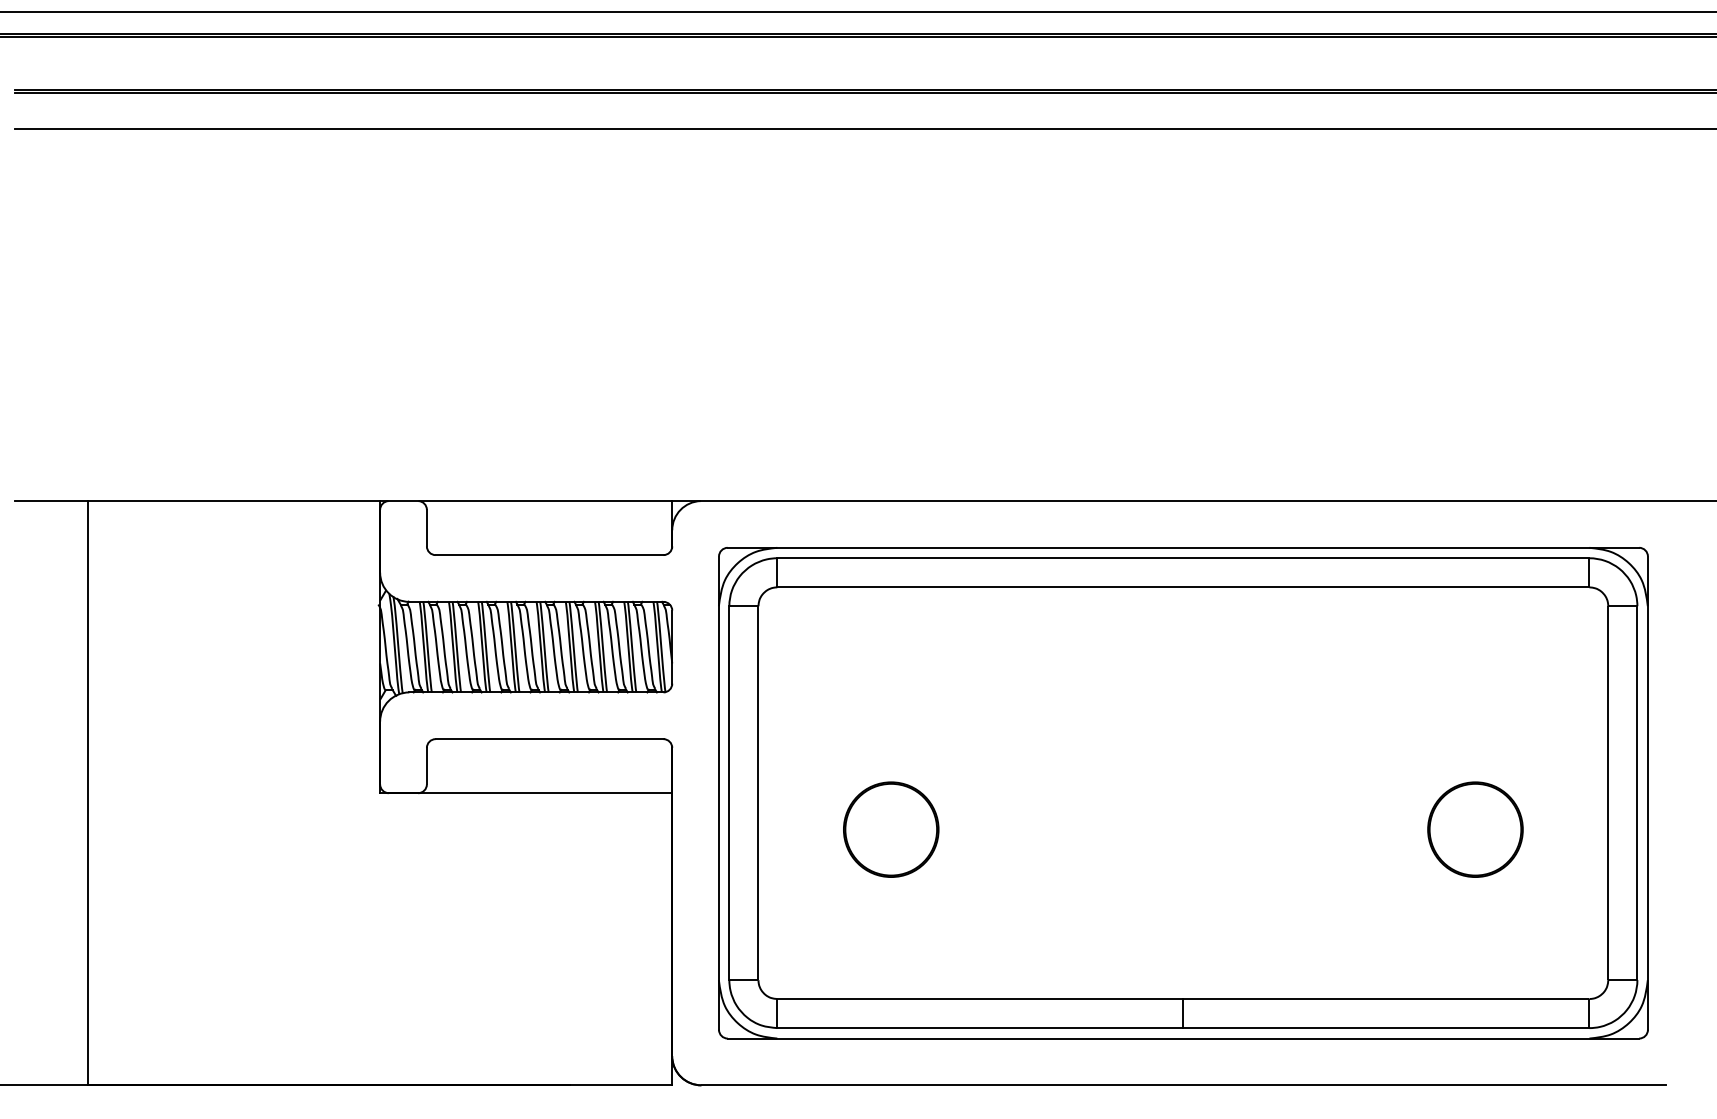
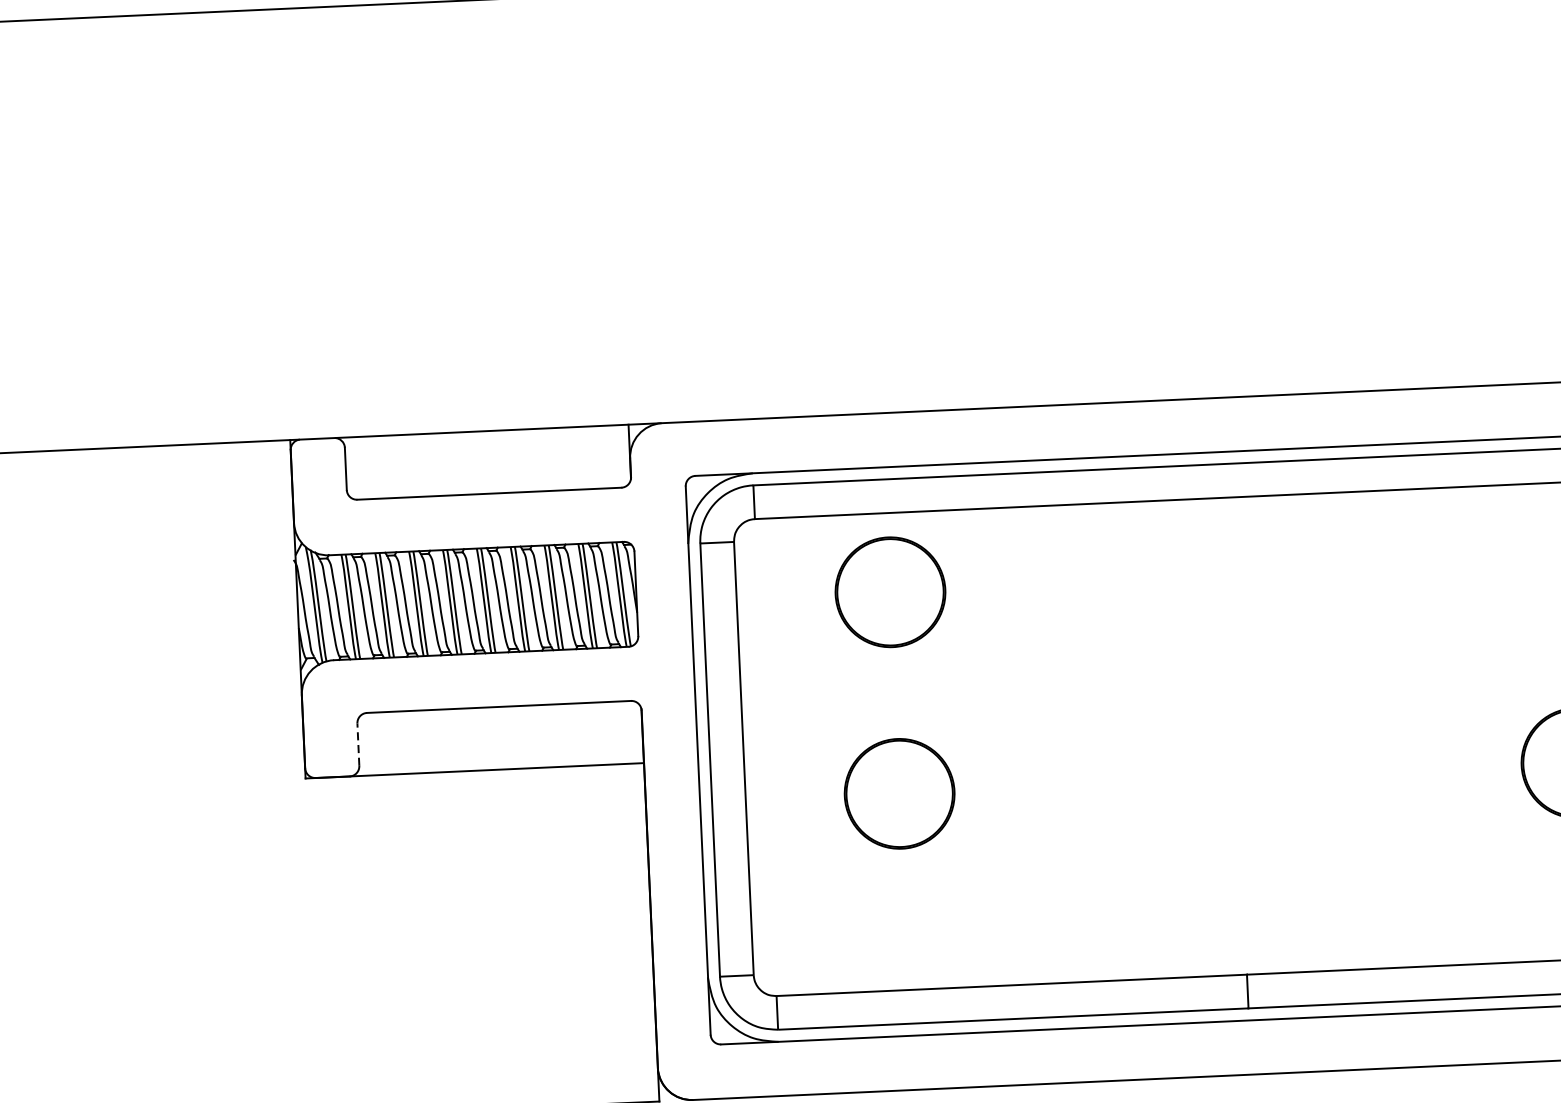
part: (891, 655) -> (890, 592), added
line: (426, 765) -> (357, 743), solid -> dashed

